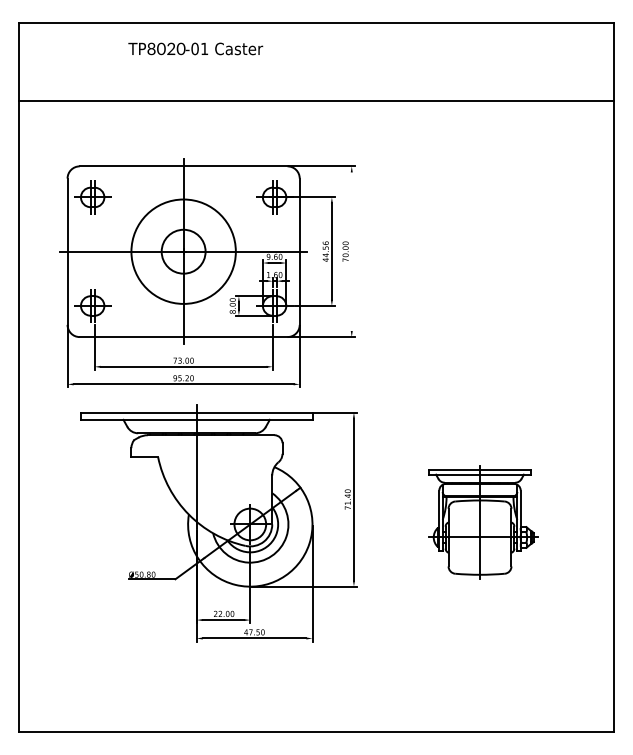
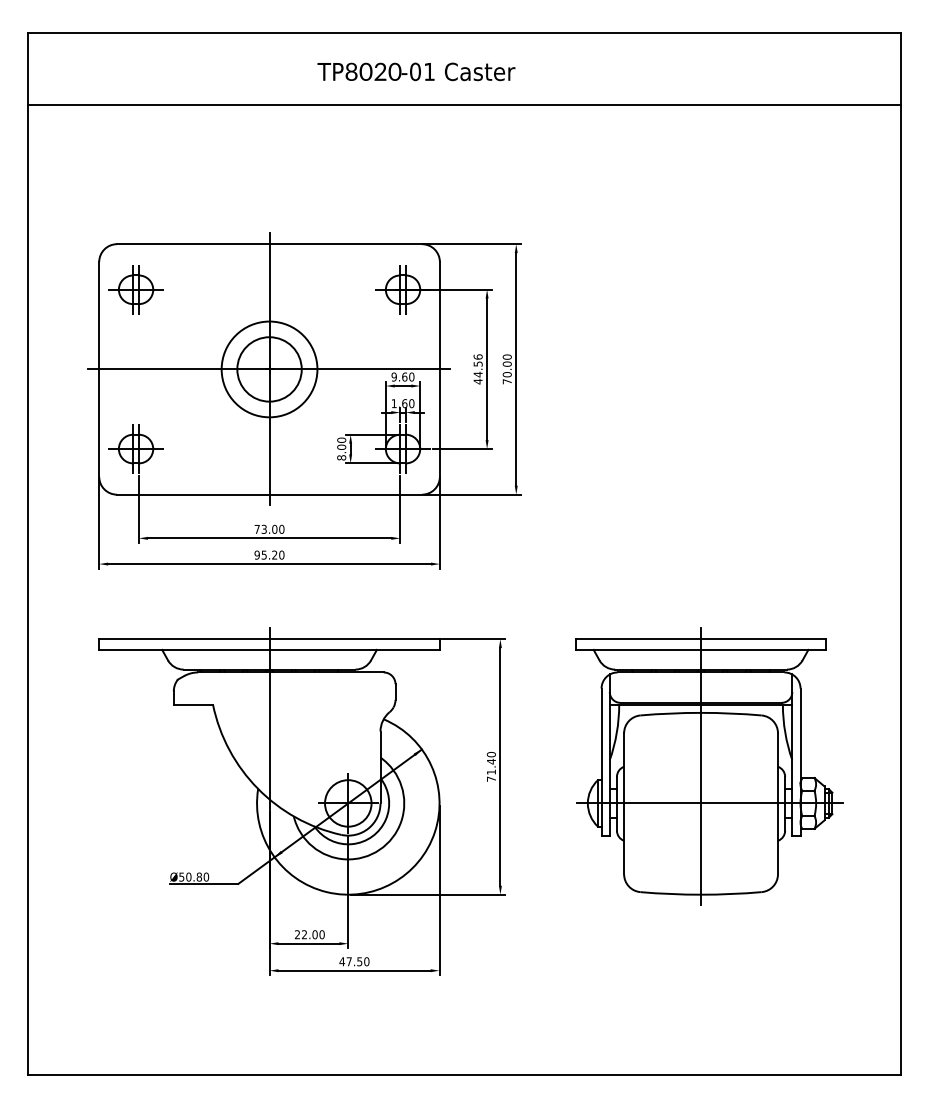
text: (195, 48) -> (416, 71), moved
line: (316, 101) -> (464, 104), moved
circle: (183, 251) -> (269, 369), size x0.62
line: (351, 251) -> (515, 369), added
part: (483, 522) -> (709, 766), size x1.67
part: (218, 523) -> (301, 801), moved

